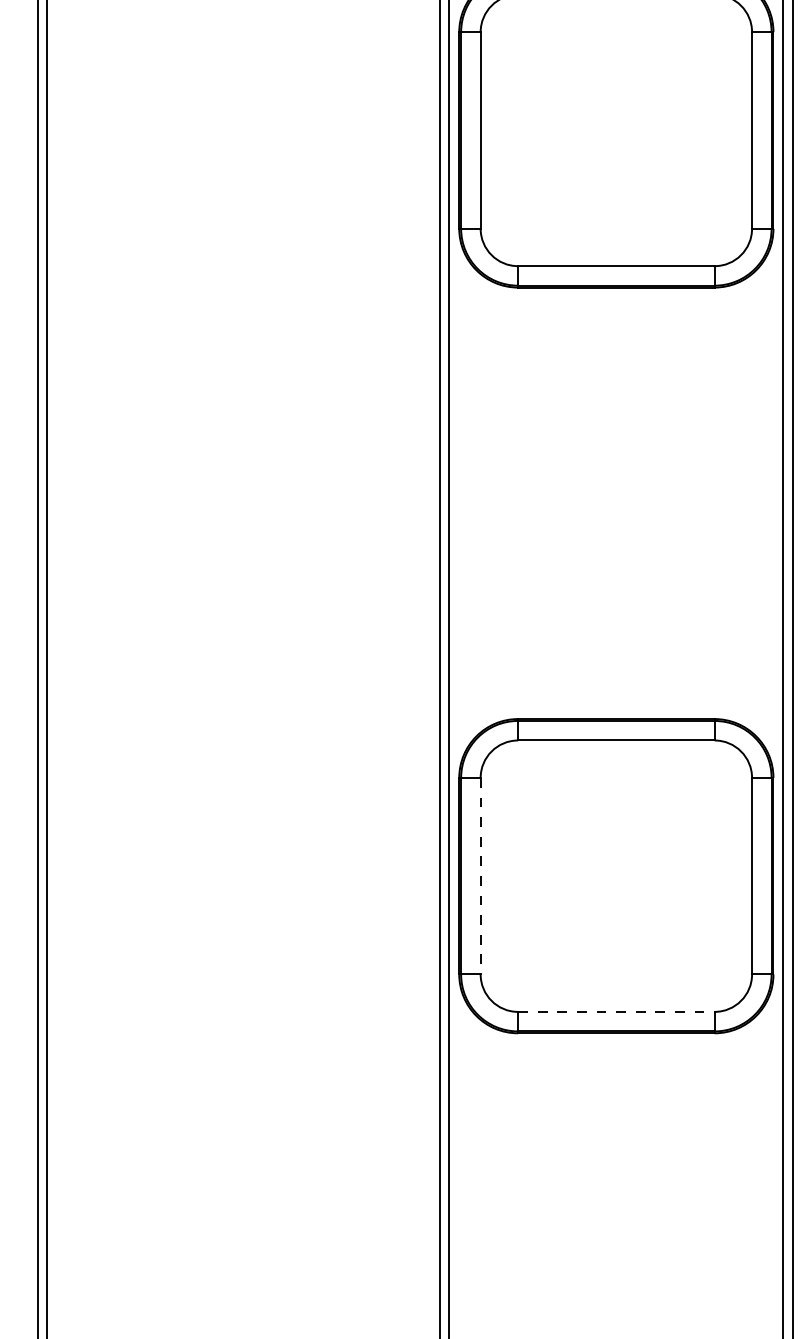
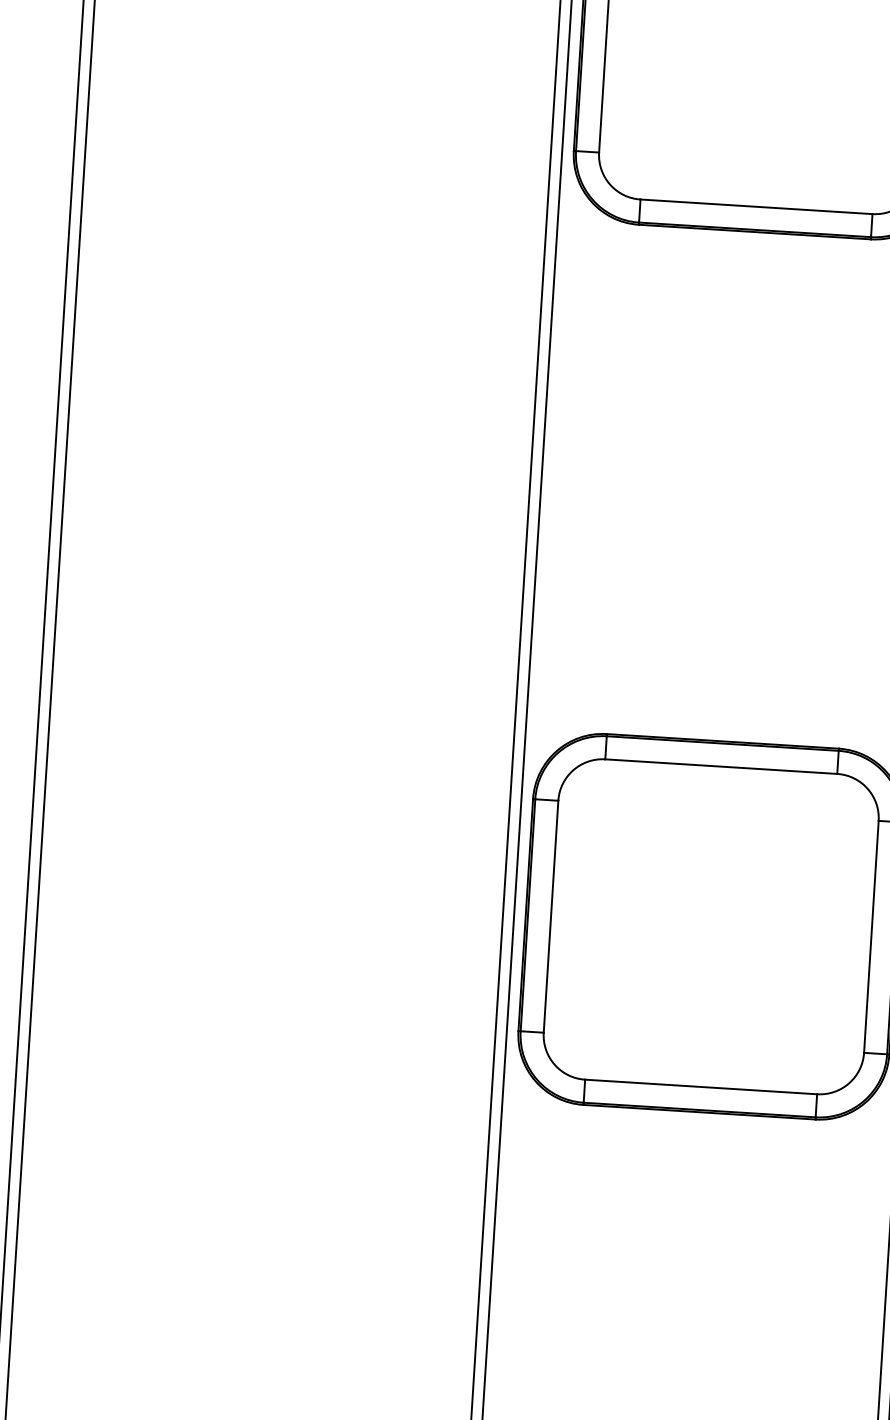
line: (480, 876) -> (550, 917), dashed -> solid
line: (616, 1011) -> (701, 1086), dashed -> solid

